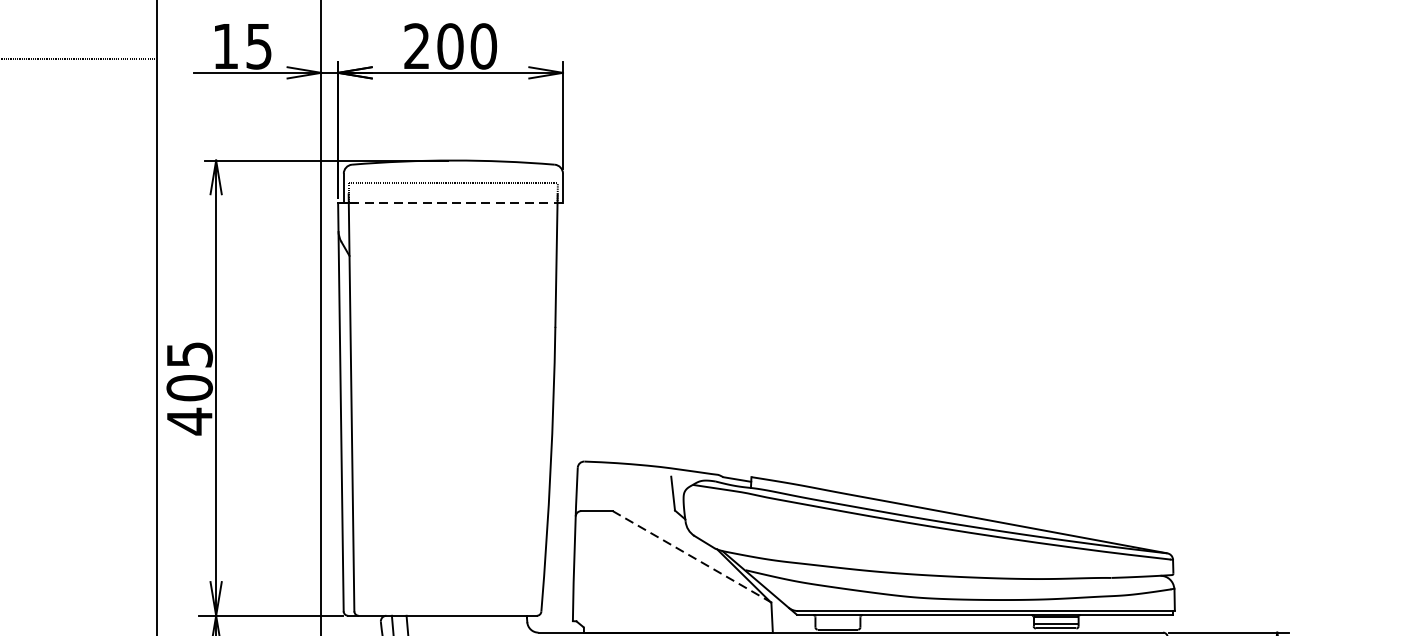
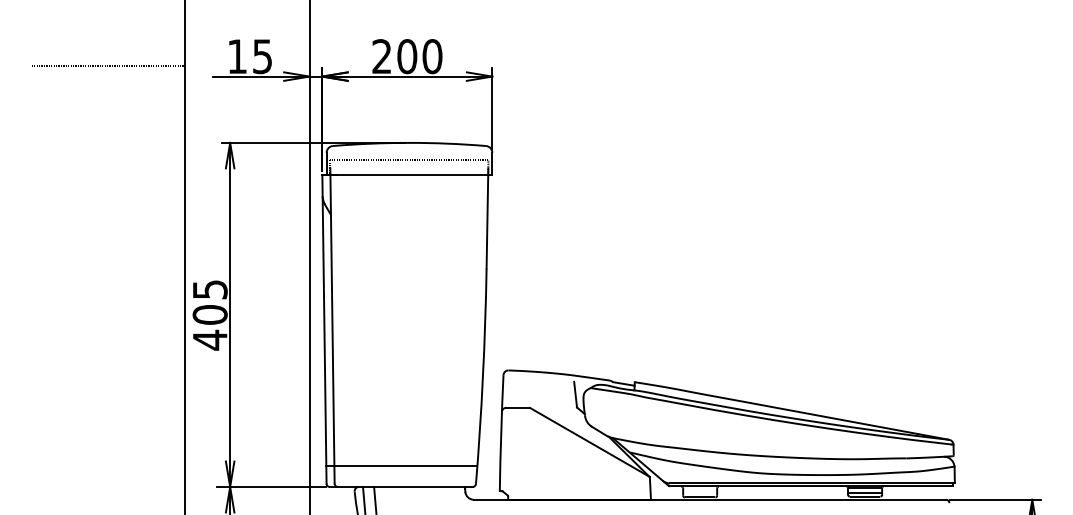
line: (450, 203) -> (407, 175), dashed -> solid
line: (692, 556) -> (590, 442), dashed -> solid
line: (442, 587) -> (401, 465), added

